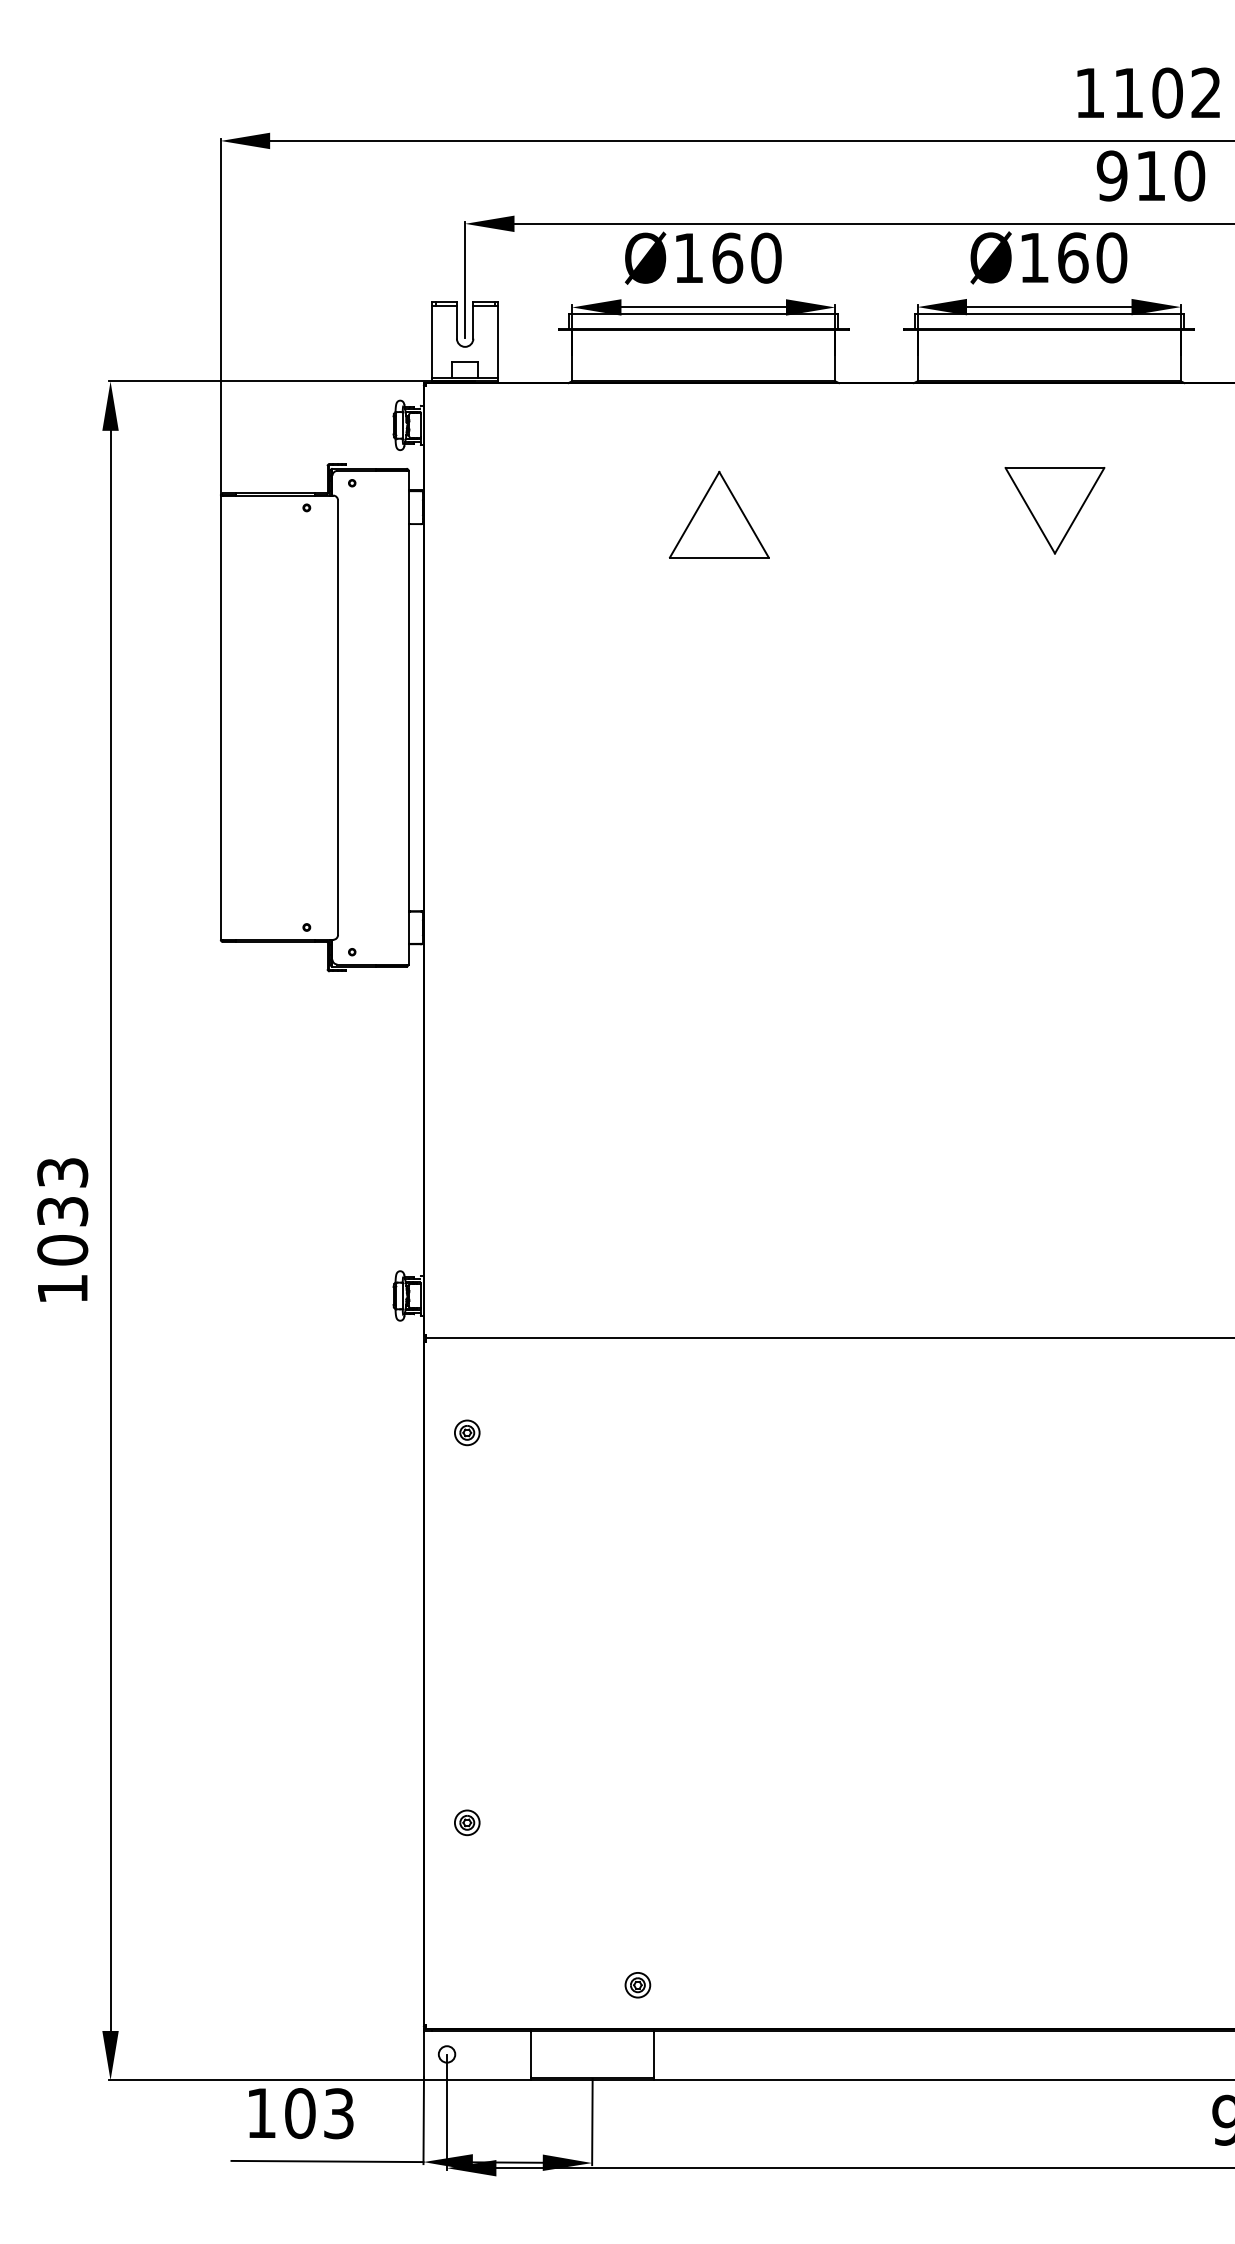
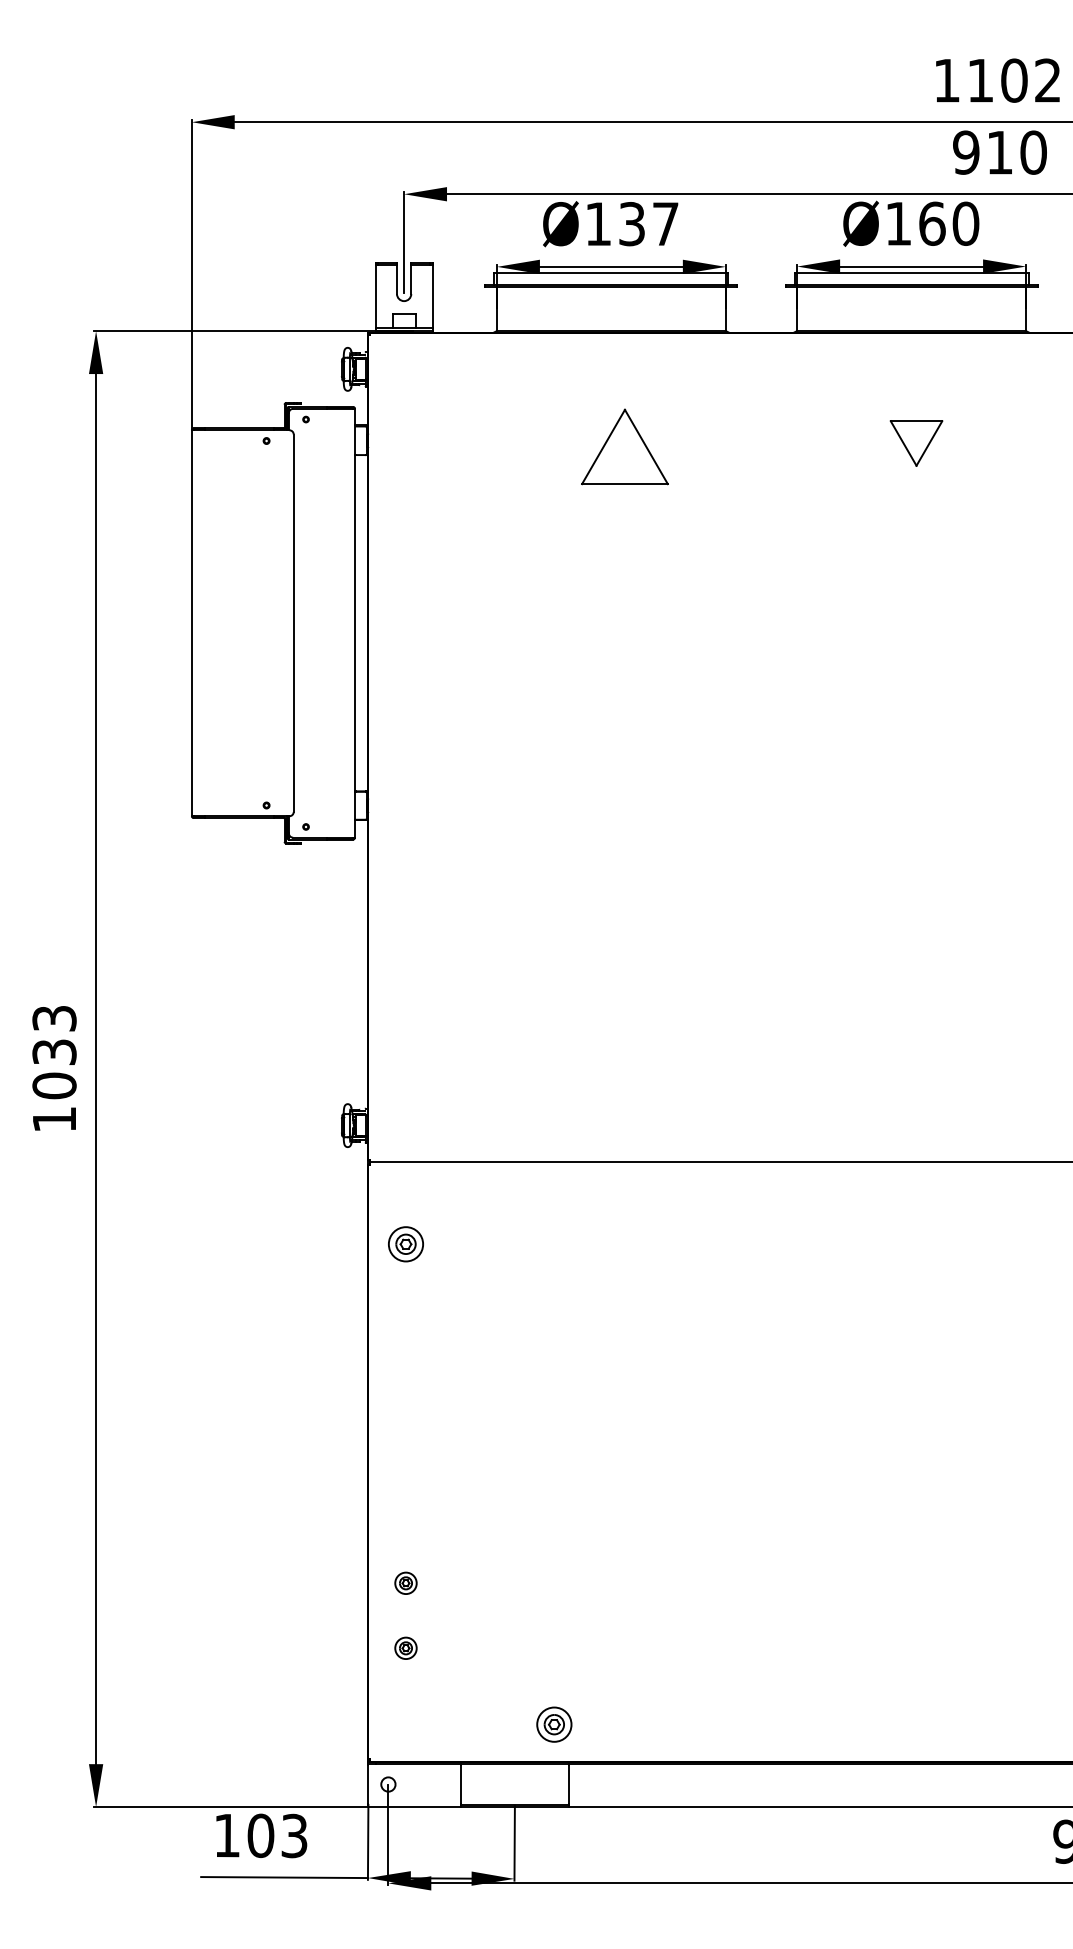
text: (747, 258) -> (649, 224), Ø160 -> Ø137
part: (1054, 510) -> (916, 443), size x0.6
part: (466, 1432) -> (405, 1244), size x1.6
part: (466, 1896) -> (405, 1647), added
part: (637, 1984) -> (553, 1723), size x1.6

